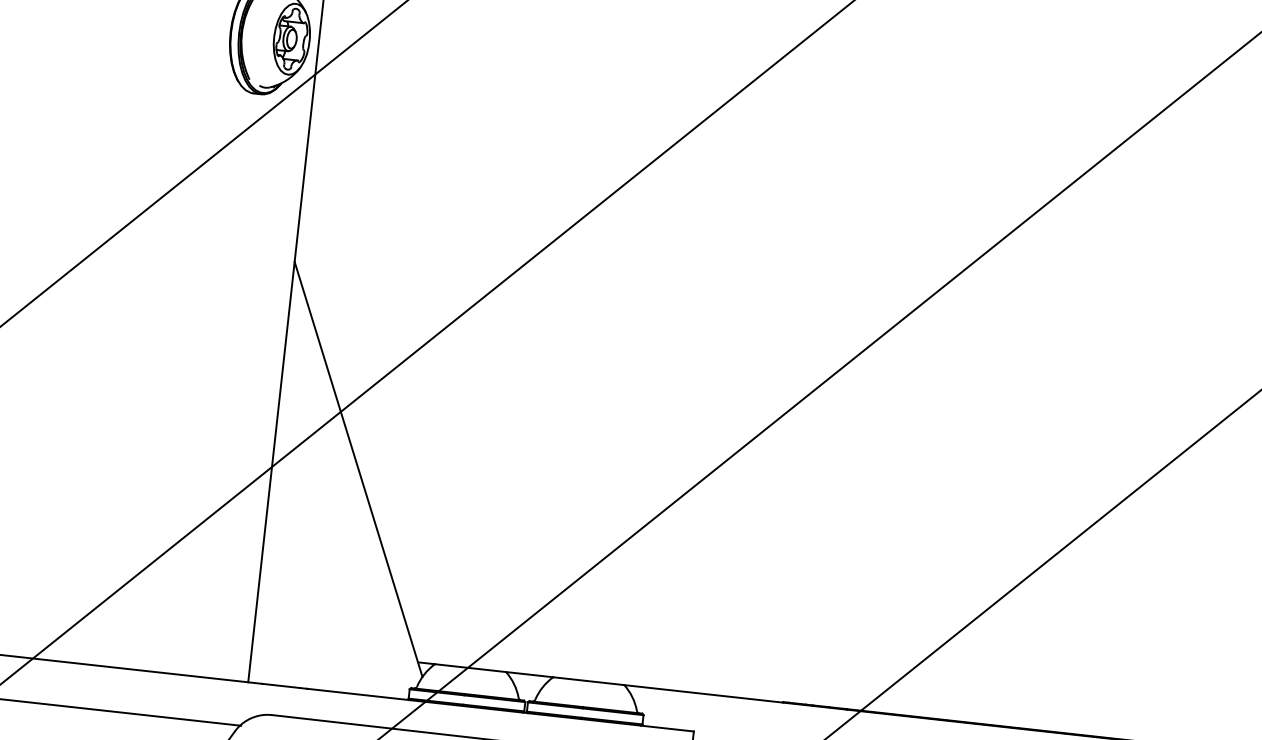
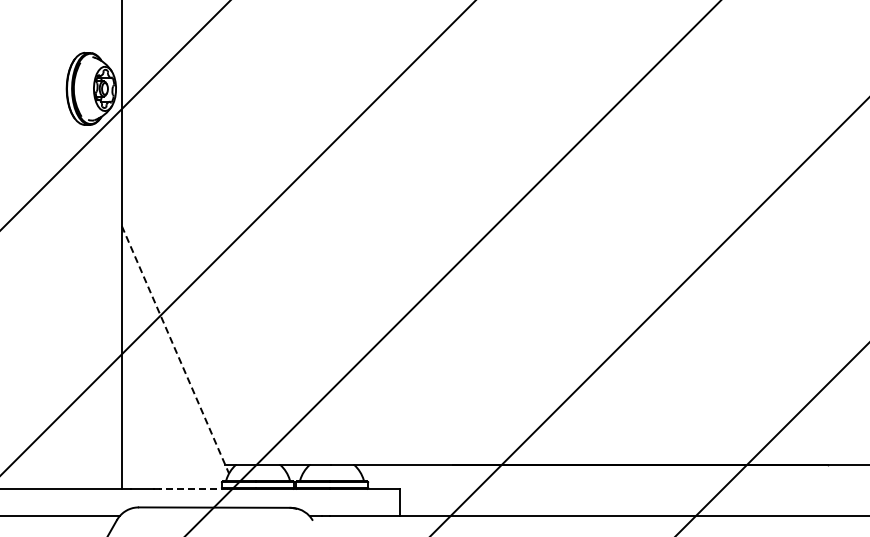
line: (358, 468) -> (175, 349), solid -> dashed
line: (362, 694) -> (193, 488), solid -> dashed

